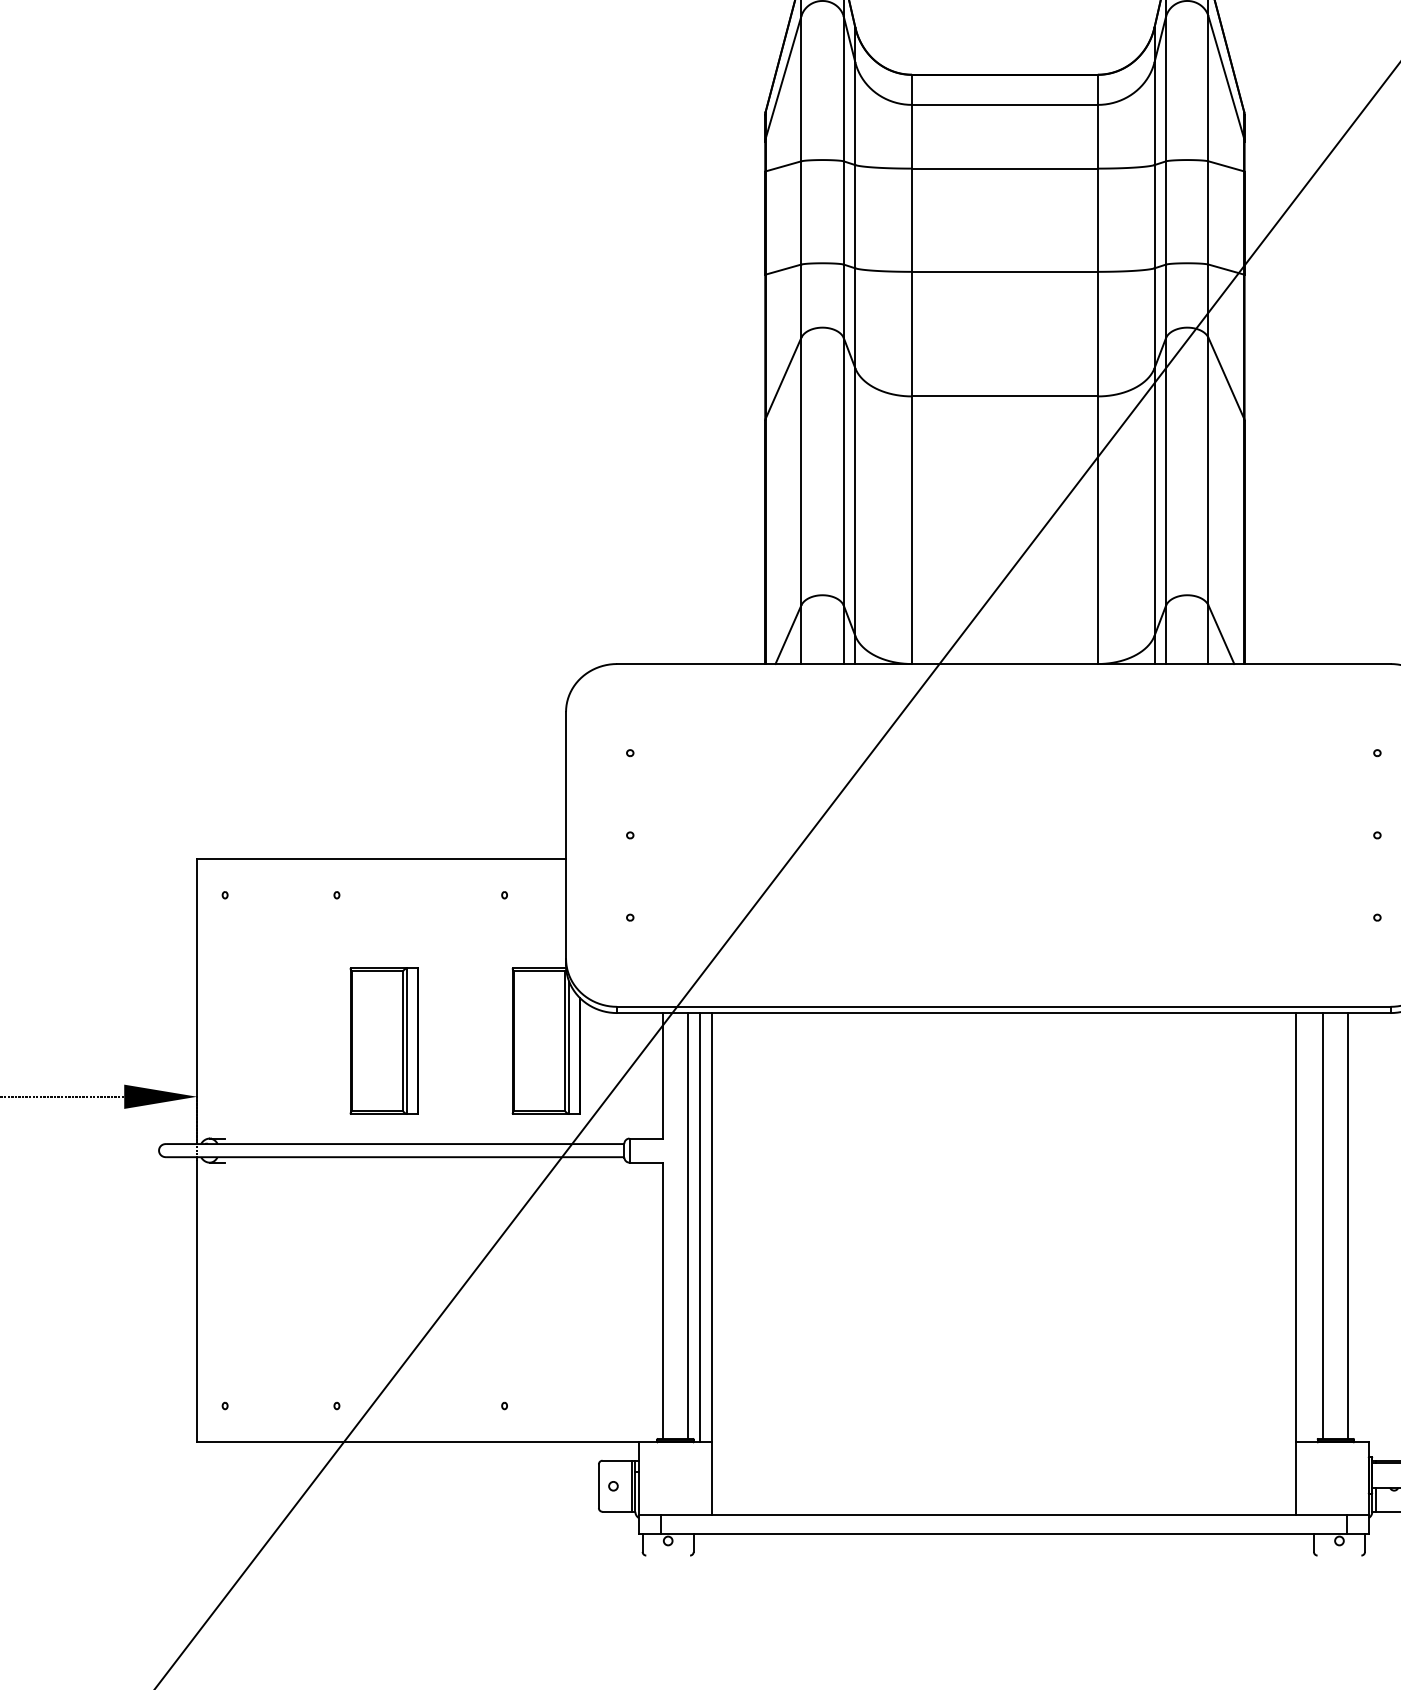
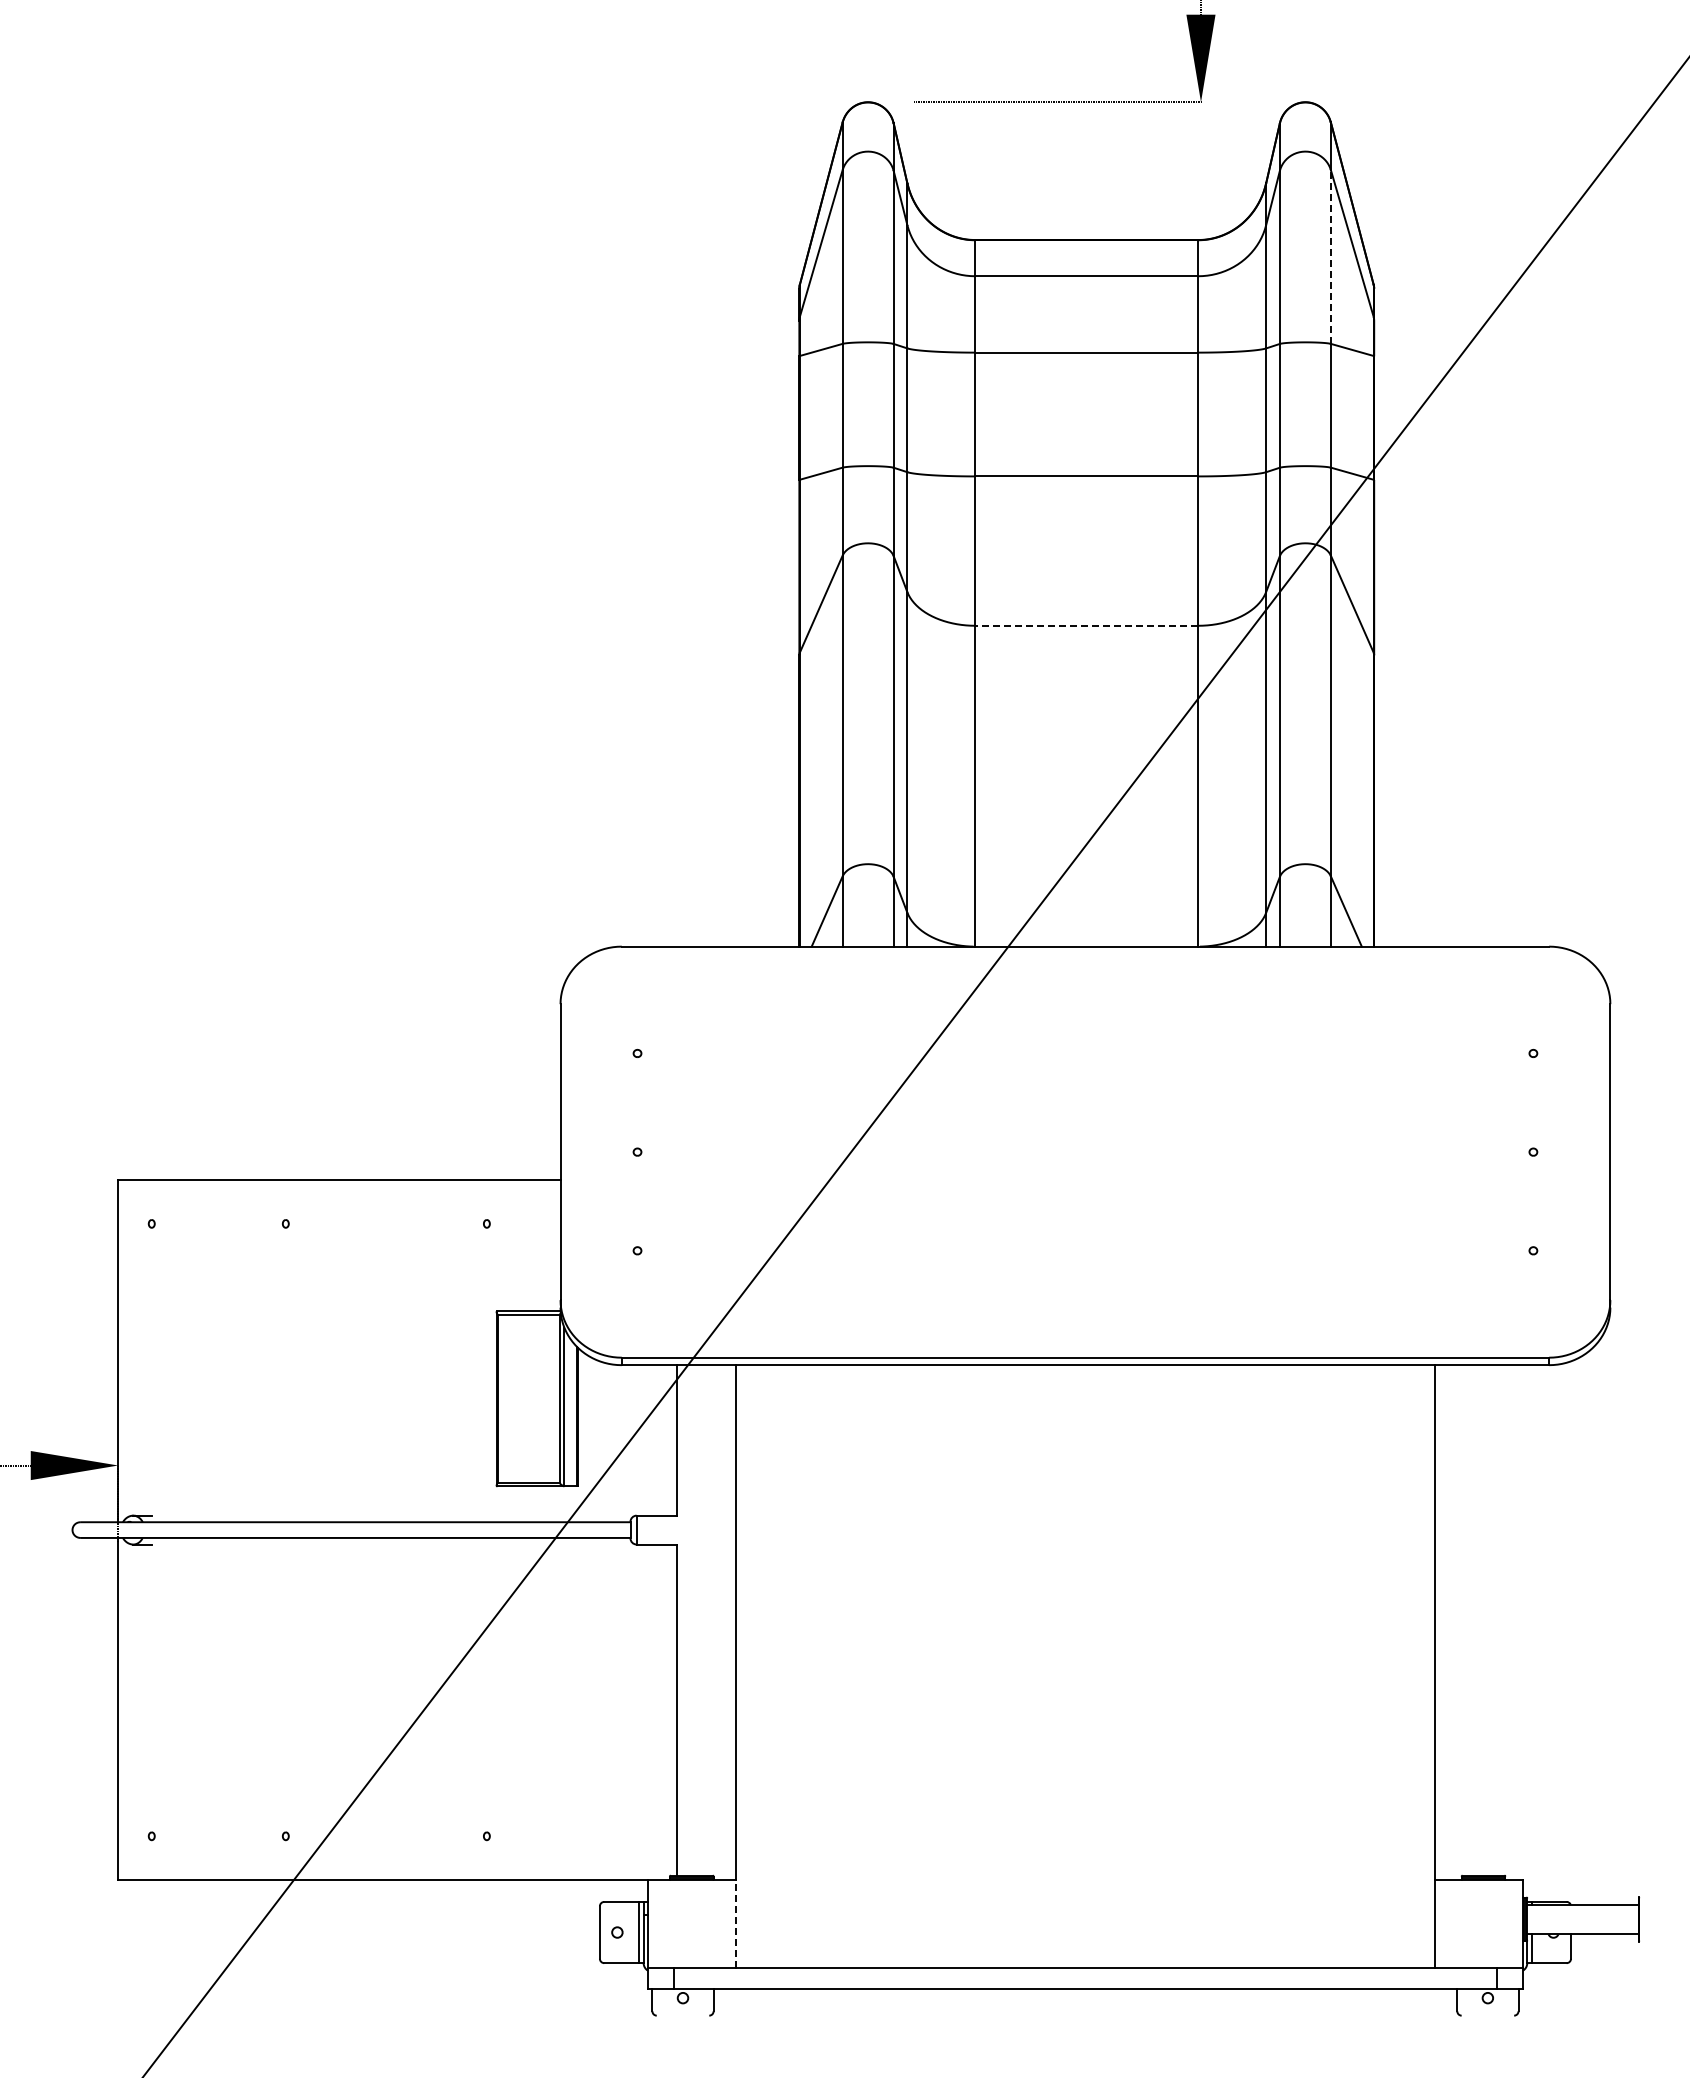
line: (1208, 88) -> (1330, 256), solid -> dashed
line: (1004, 396) -> (1086, 625), solid -> dashed
part: (384, 1040) -> (342, 1398), removed
line: (687, 1226) -> (706, 1620), removed
line: (1323, 1226) -> (1468, 1620), removed
line: (1348, 1226) -> (1498, 1620), removed
line: (700, 1227) -> (721, 1622), removed
line: (711, 1478) -> (735, 1923), solid -> dashed

